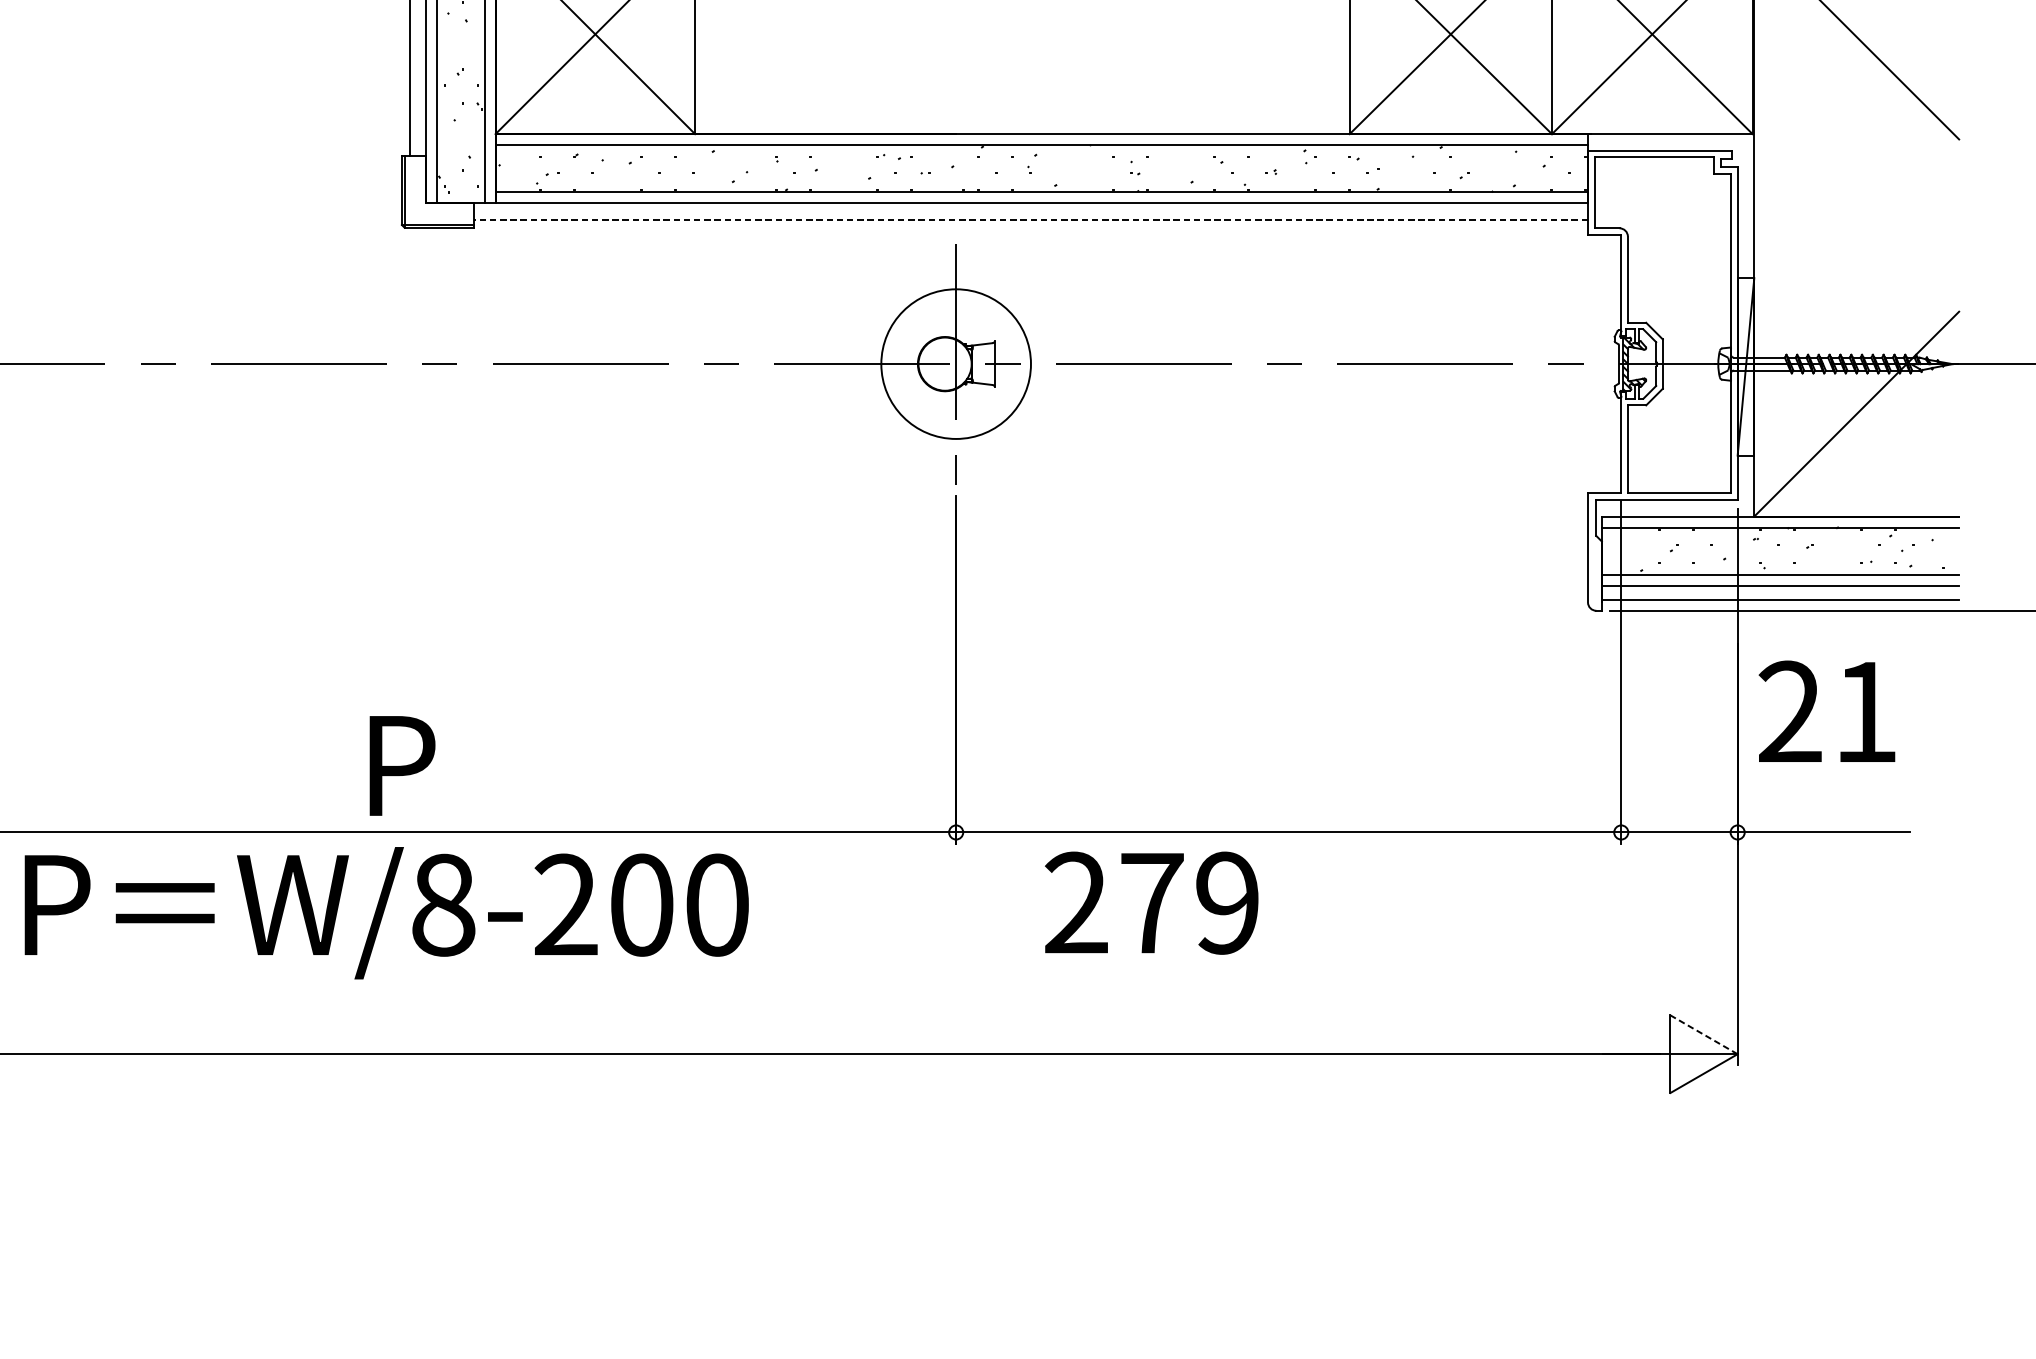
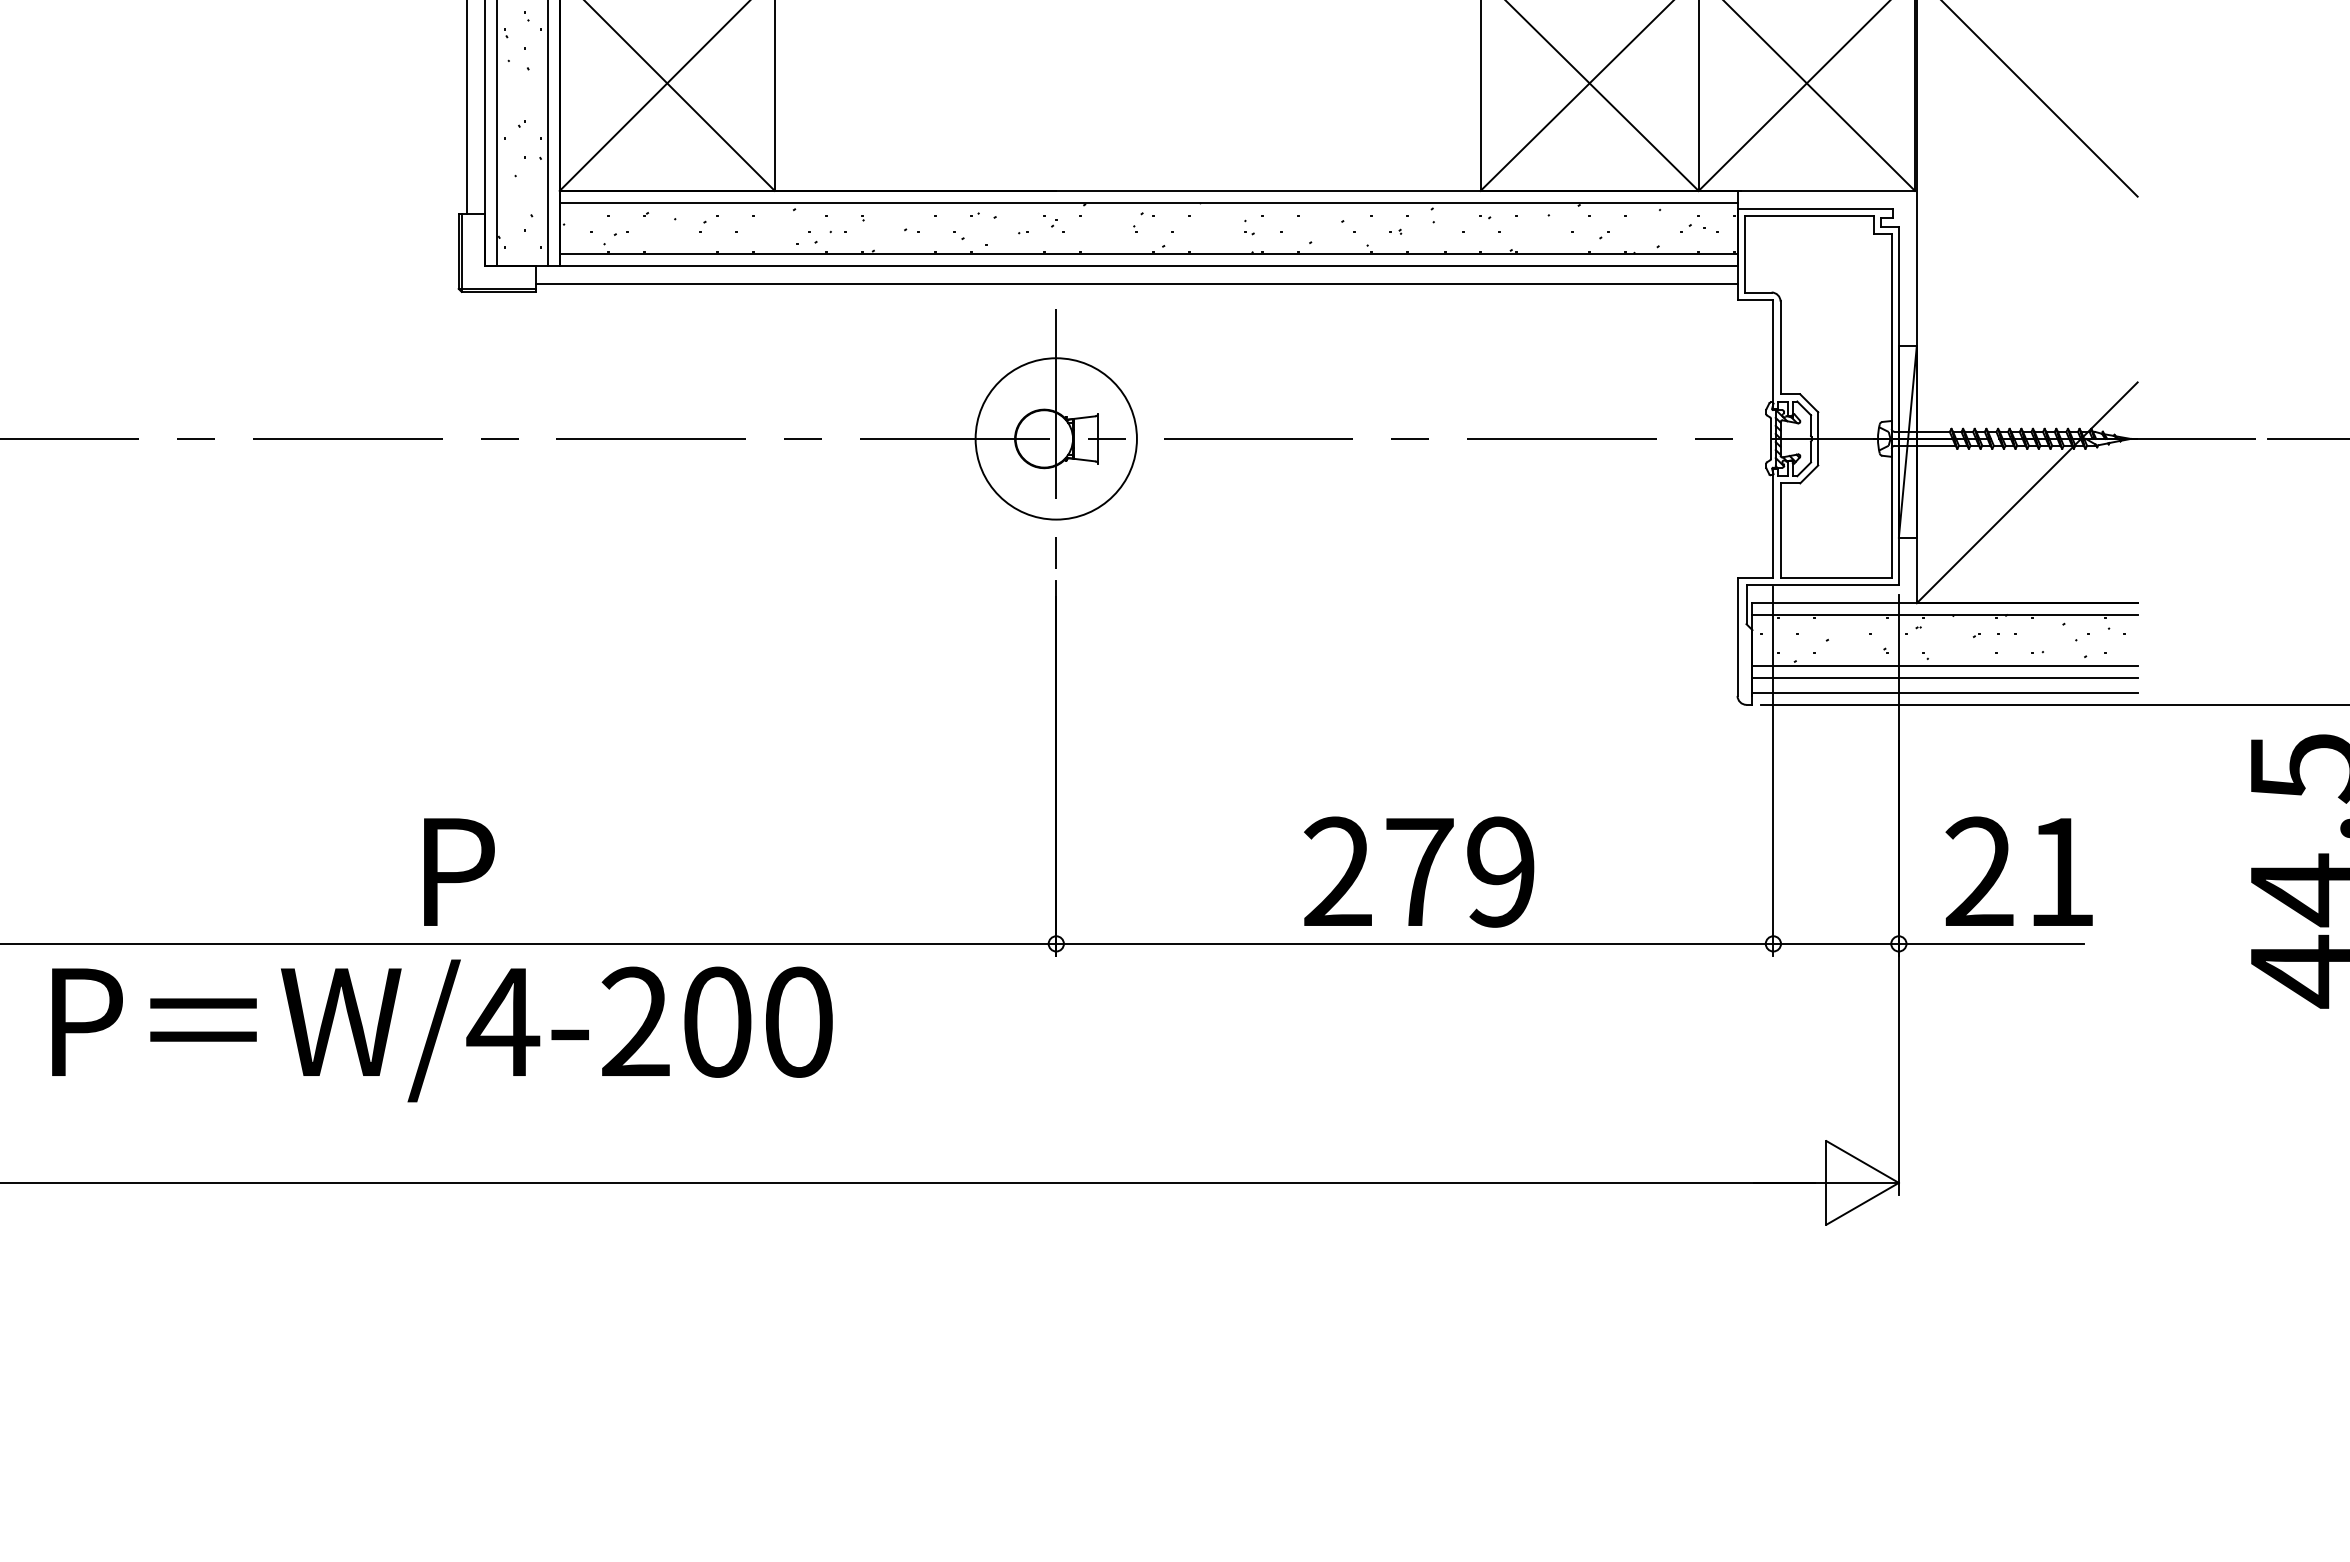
line: (1030, 219) -> (1136, 283), dashed -> solid
text: (1826, 710) -> (2018, 870), moved
text: (1152, 902) -> (1419, 871), moved
text: (443, 904) -> (503, 1021), W/8-200 -> W/4-200
line: (1703, 1035) -> (1862, 1162), dashed -> solid

